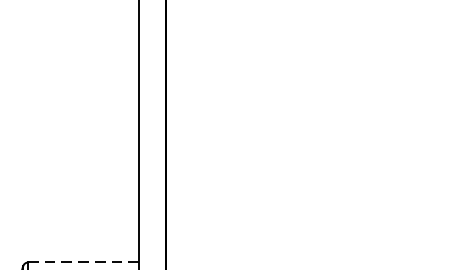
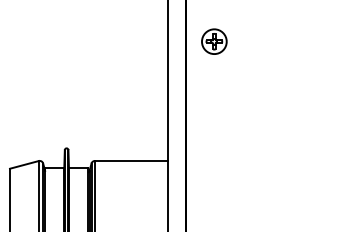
part: (210, 80) -> (214, 41), added
line: (82, 261) -> (130, 160), dashed -> solid

